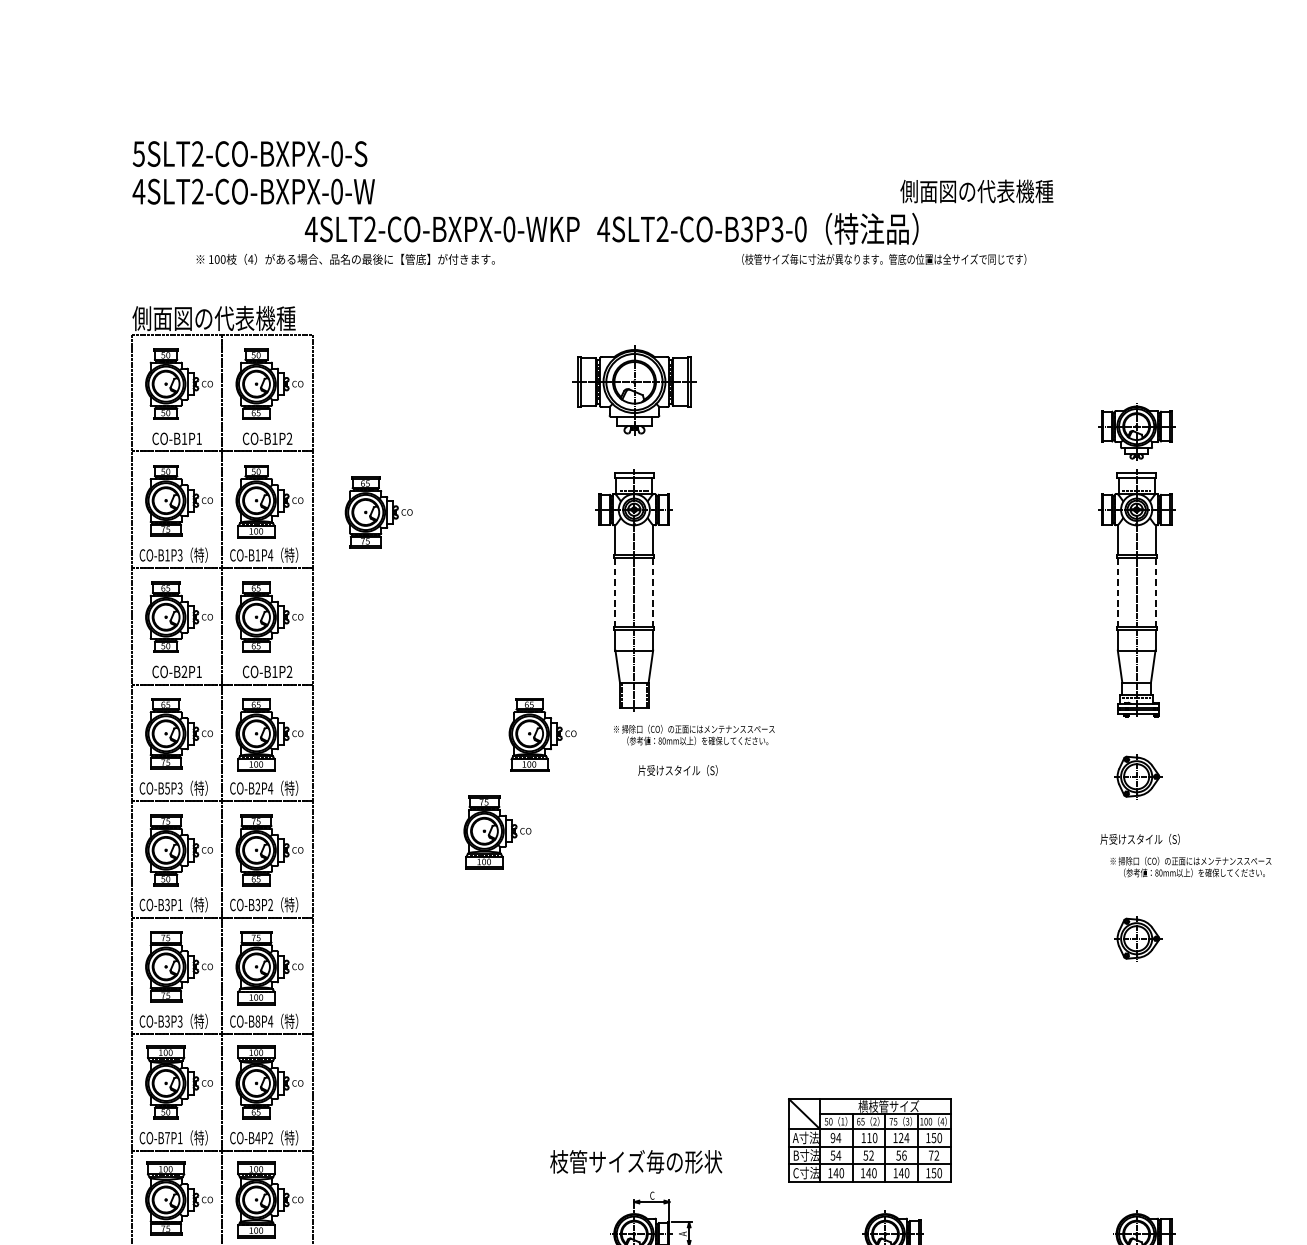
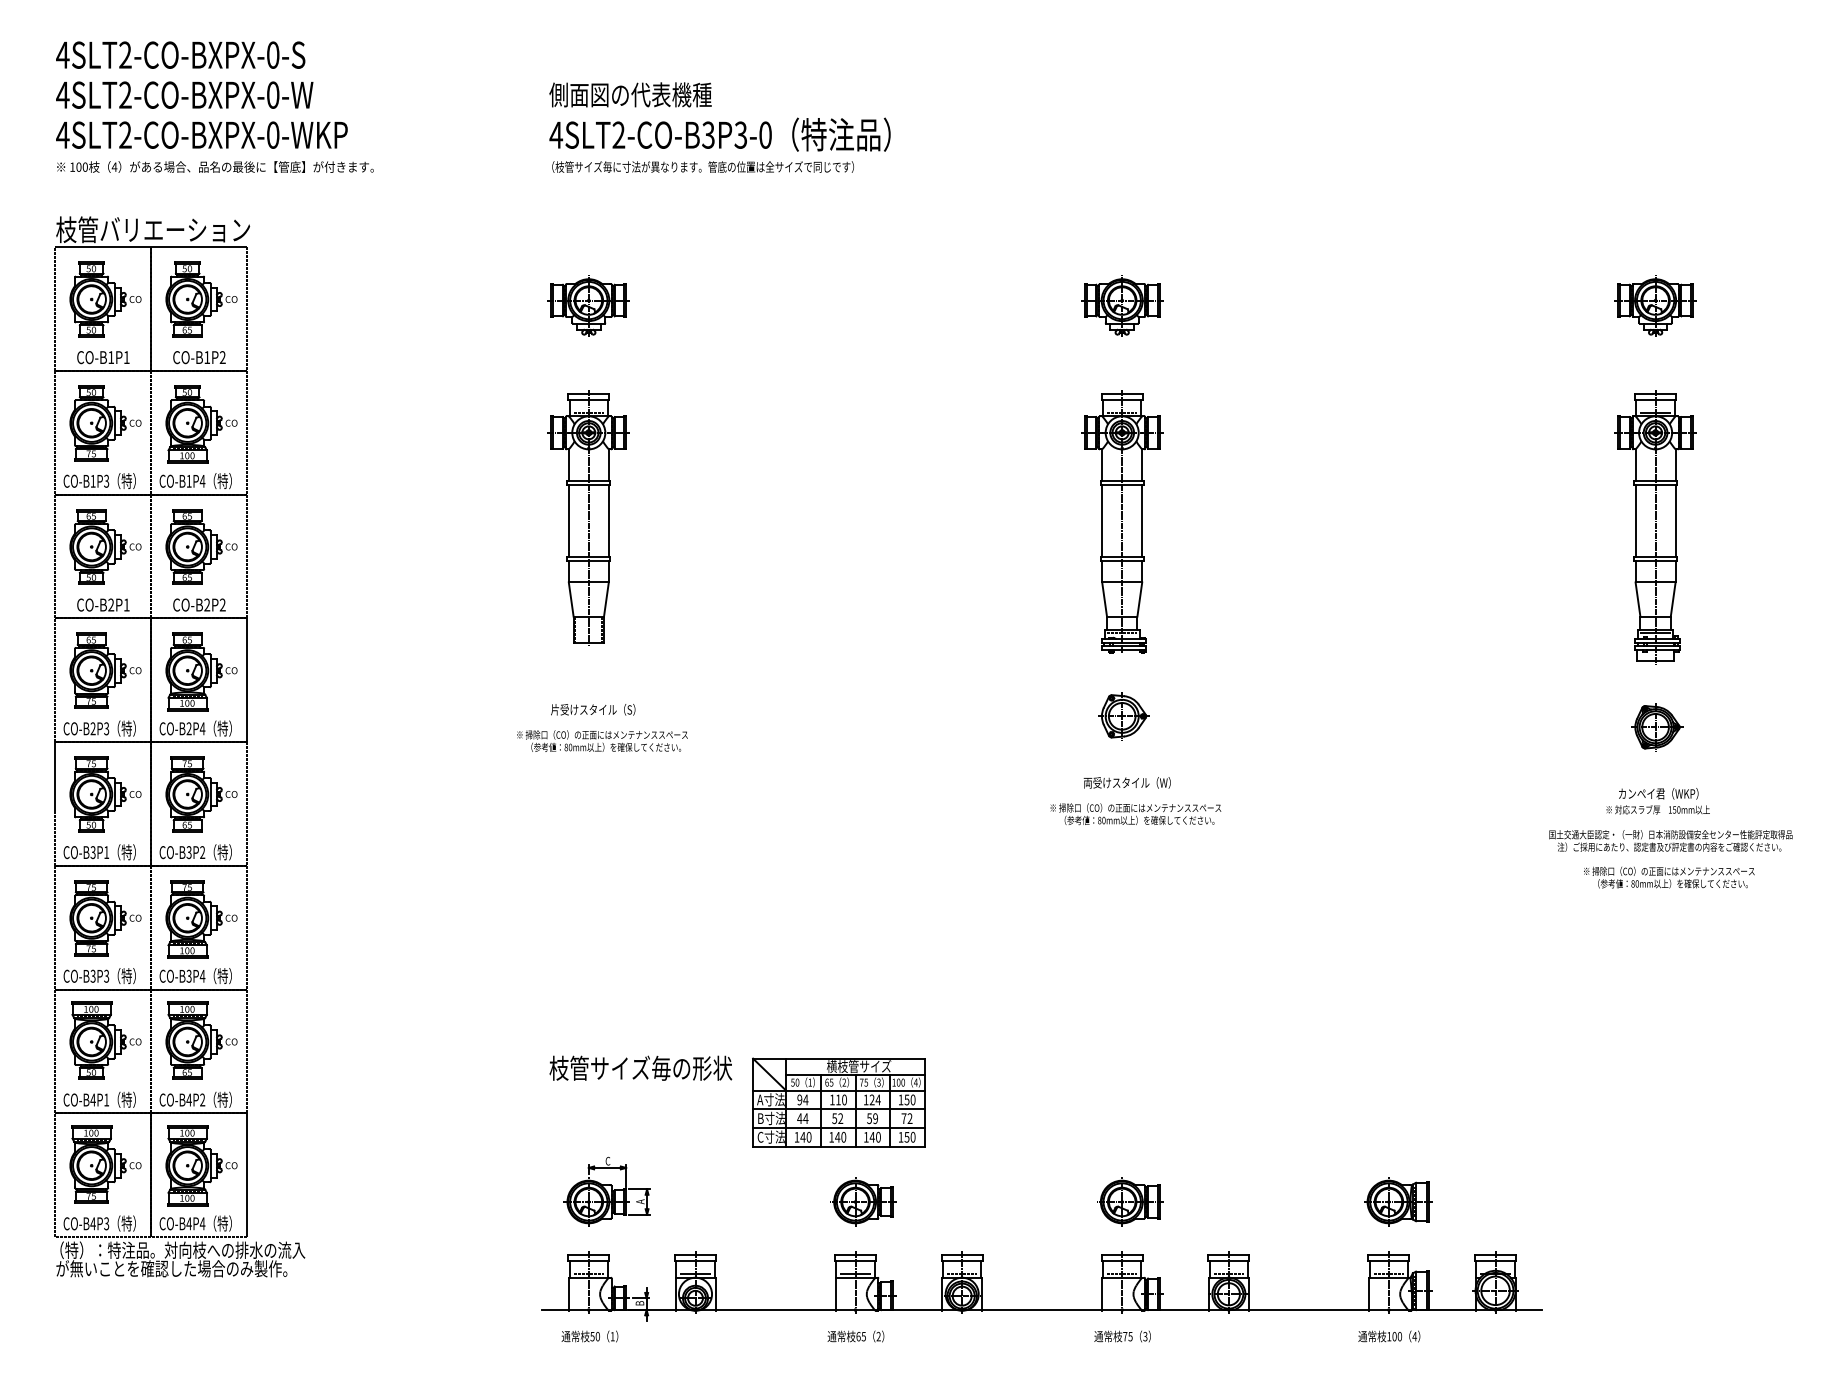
text: (138, 153) -> (62, 54), 5SLT2-CO-BXPX-0-S -> 4SLT2-CO-BXPX-0-S
text: (976, 191) -> (630, 94), moved
text: (441, 228) -> (201, 134), moved
text: (345, 258) -> (215, 166), moved
text: (883, 258) -> (702, 166), moved
text: (224, 318) -> (153, 229), 側面図の代表機種 -> 枝管バリエーション
part: (634, 389) -> (588, 305), size x0.62
part: (1136, 431) -> (1122, 305), moved
part: (378, 512) -> (317, 435), removed
line: (615, 593) -> (568, 521), dashed -> solid
line: (652, 593) -> (608, 521), dashed -> solid
line: (1118, 593) -> (1102, 521), dashed -> solid
line: (1155, 593) -> (1142, 521), dashed -> solid
text: (275, 671) -> (207, 604), CO-B1P2 -> CO-B2P2
part: (542, 734) -> (491, 671), removed
text: (694, 734) -> (602, 740), moved
text: (678, 770) -> (593, 709), moved
text: (166, 788) -> (92, 728), CO-B5P3 -> CO-B2P3
part: (497, 832) -> (443, 775), removed
text: (1140, 839) -> (1126, 782), 片受けスタイル（S） -> 両受けスタイル（W）
text: (1190, 867) -> (1135, 814), moved
part: (1137, 938) -> (1123, 888), removed
text: (257, 1020) -> (188, 975), CO-B8P4 -> CO-B3P4
text: (166, 1137) -> (92, 1099), CO-B7P1 -> CO-B4P1
text: (832, 1155) -> (799, 1118), 54 -> 44
text: (904, 1155) -> (875, 1118), 56 -> 59
text: (635, 1161) -> (640, 1067), moved

